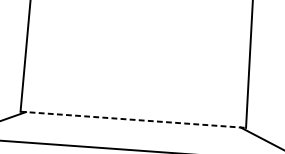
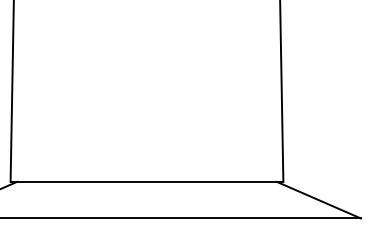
line: (133, 119) -> (147, 181), dashed -> solid

